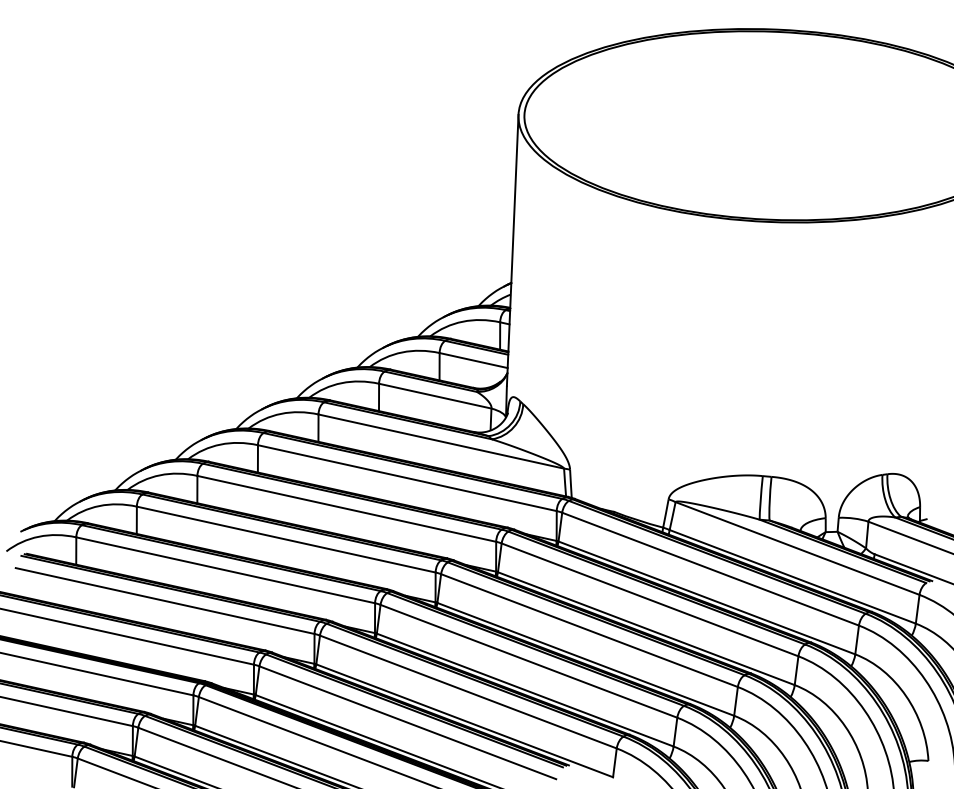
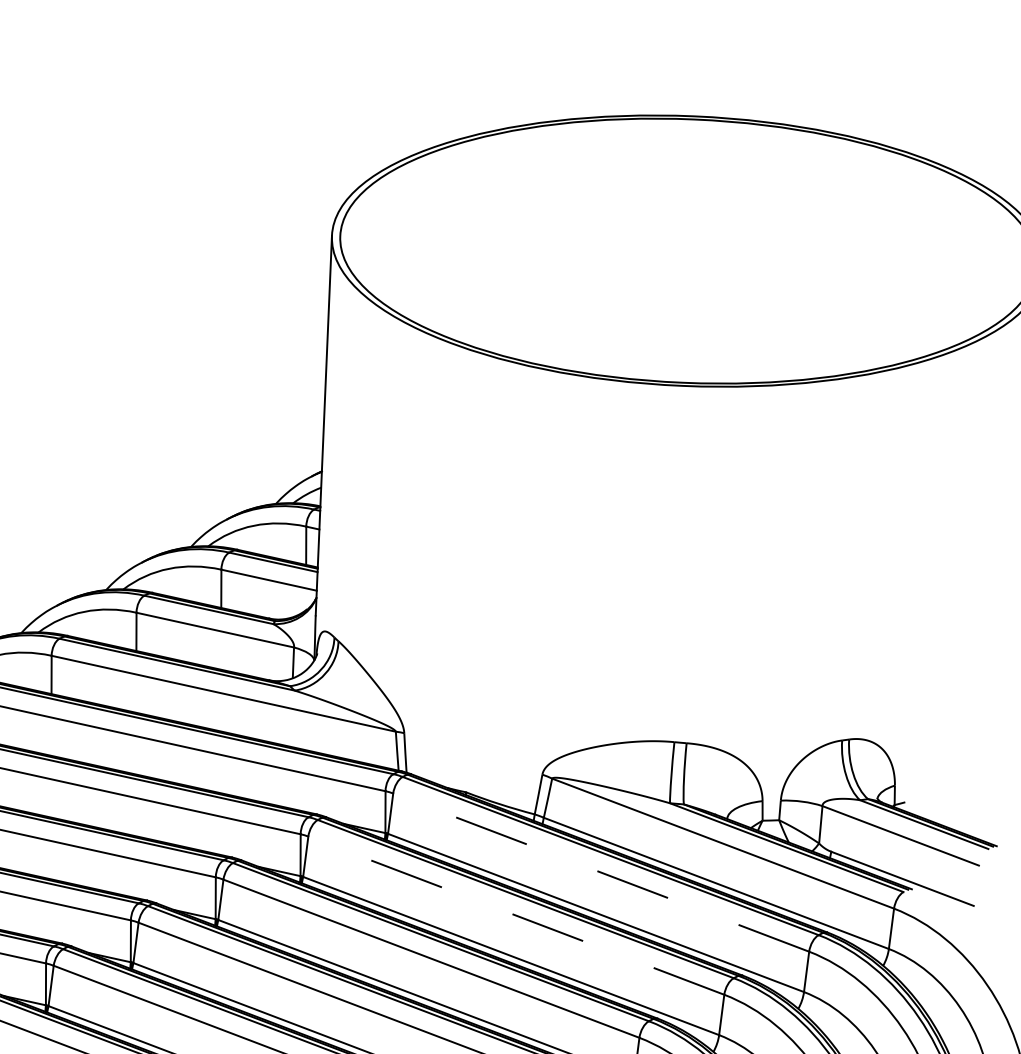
line: (710, 569) -> (601, 873), solid -> dashed
line: (650, 599) -> (516, 915), solid -> dashed

